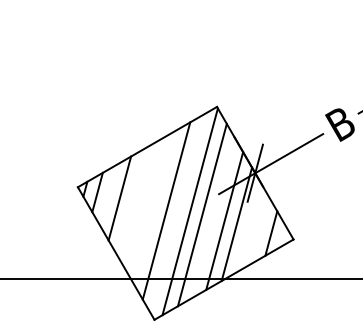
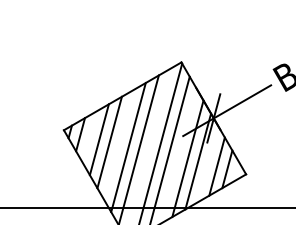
line: (131, 201) -> (109, 142), added
line: (153, 207) -> (127, 147), added
line: (258, 229) -> (216, 165), added

